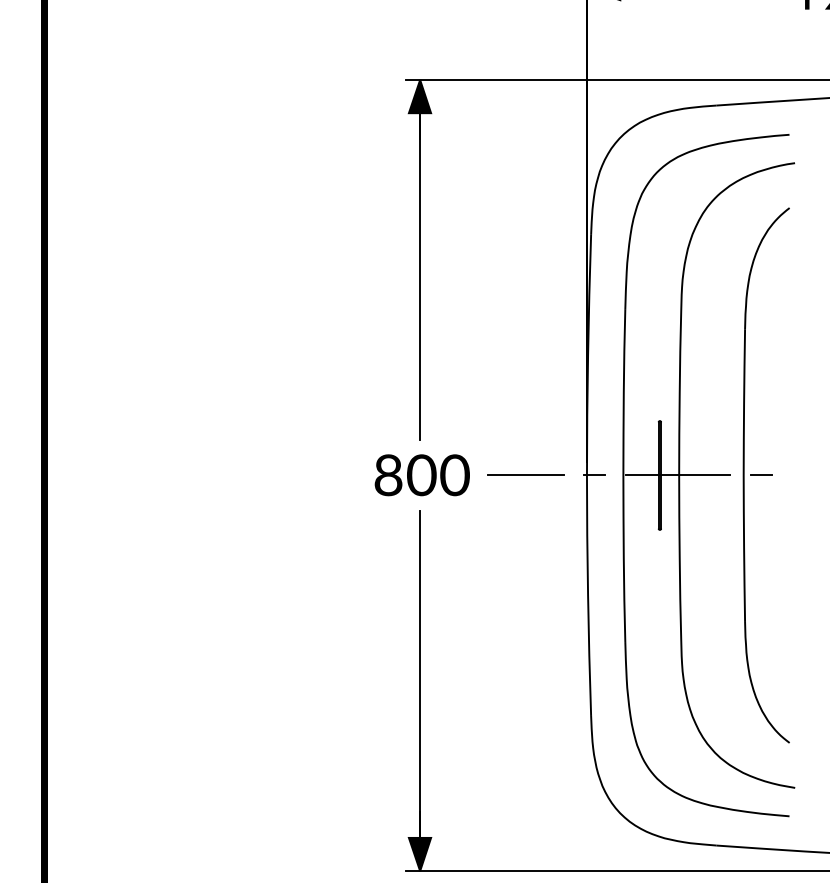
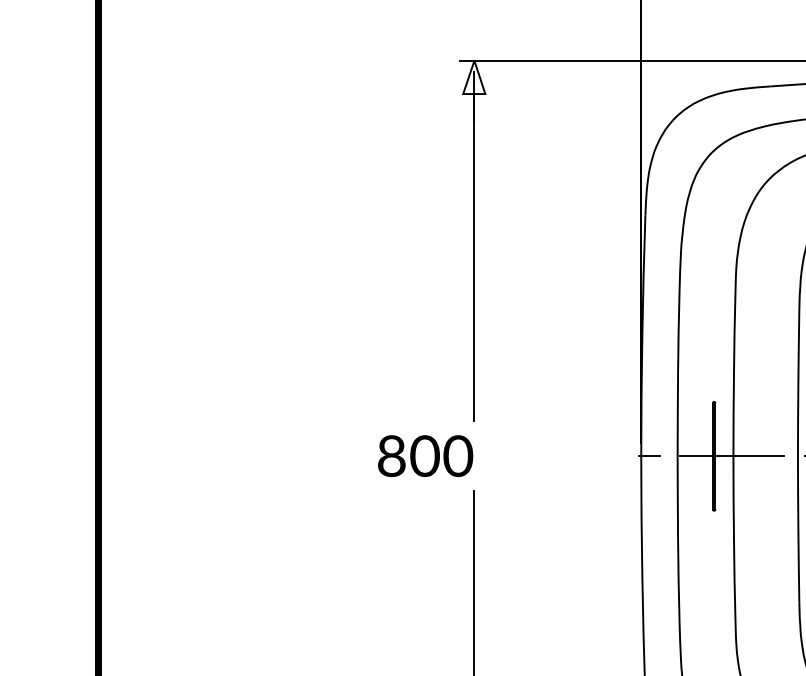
fill: (419, 96) -> (473, 77), removed
text: (421, 475) -> (424, 456), moved
line: (525, 475) -> (579, 456), removed

